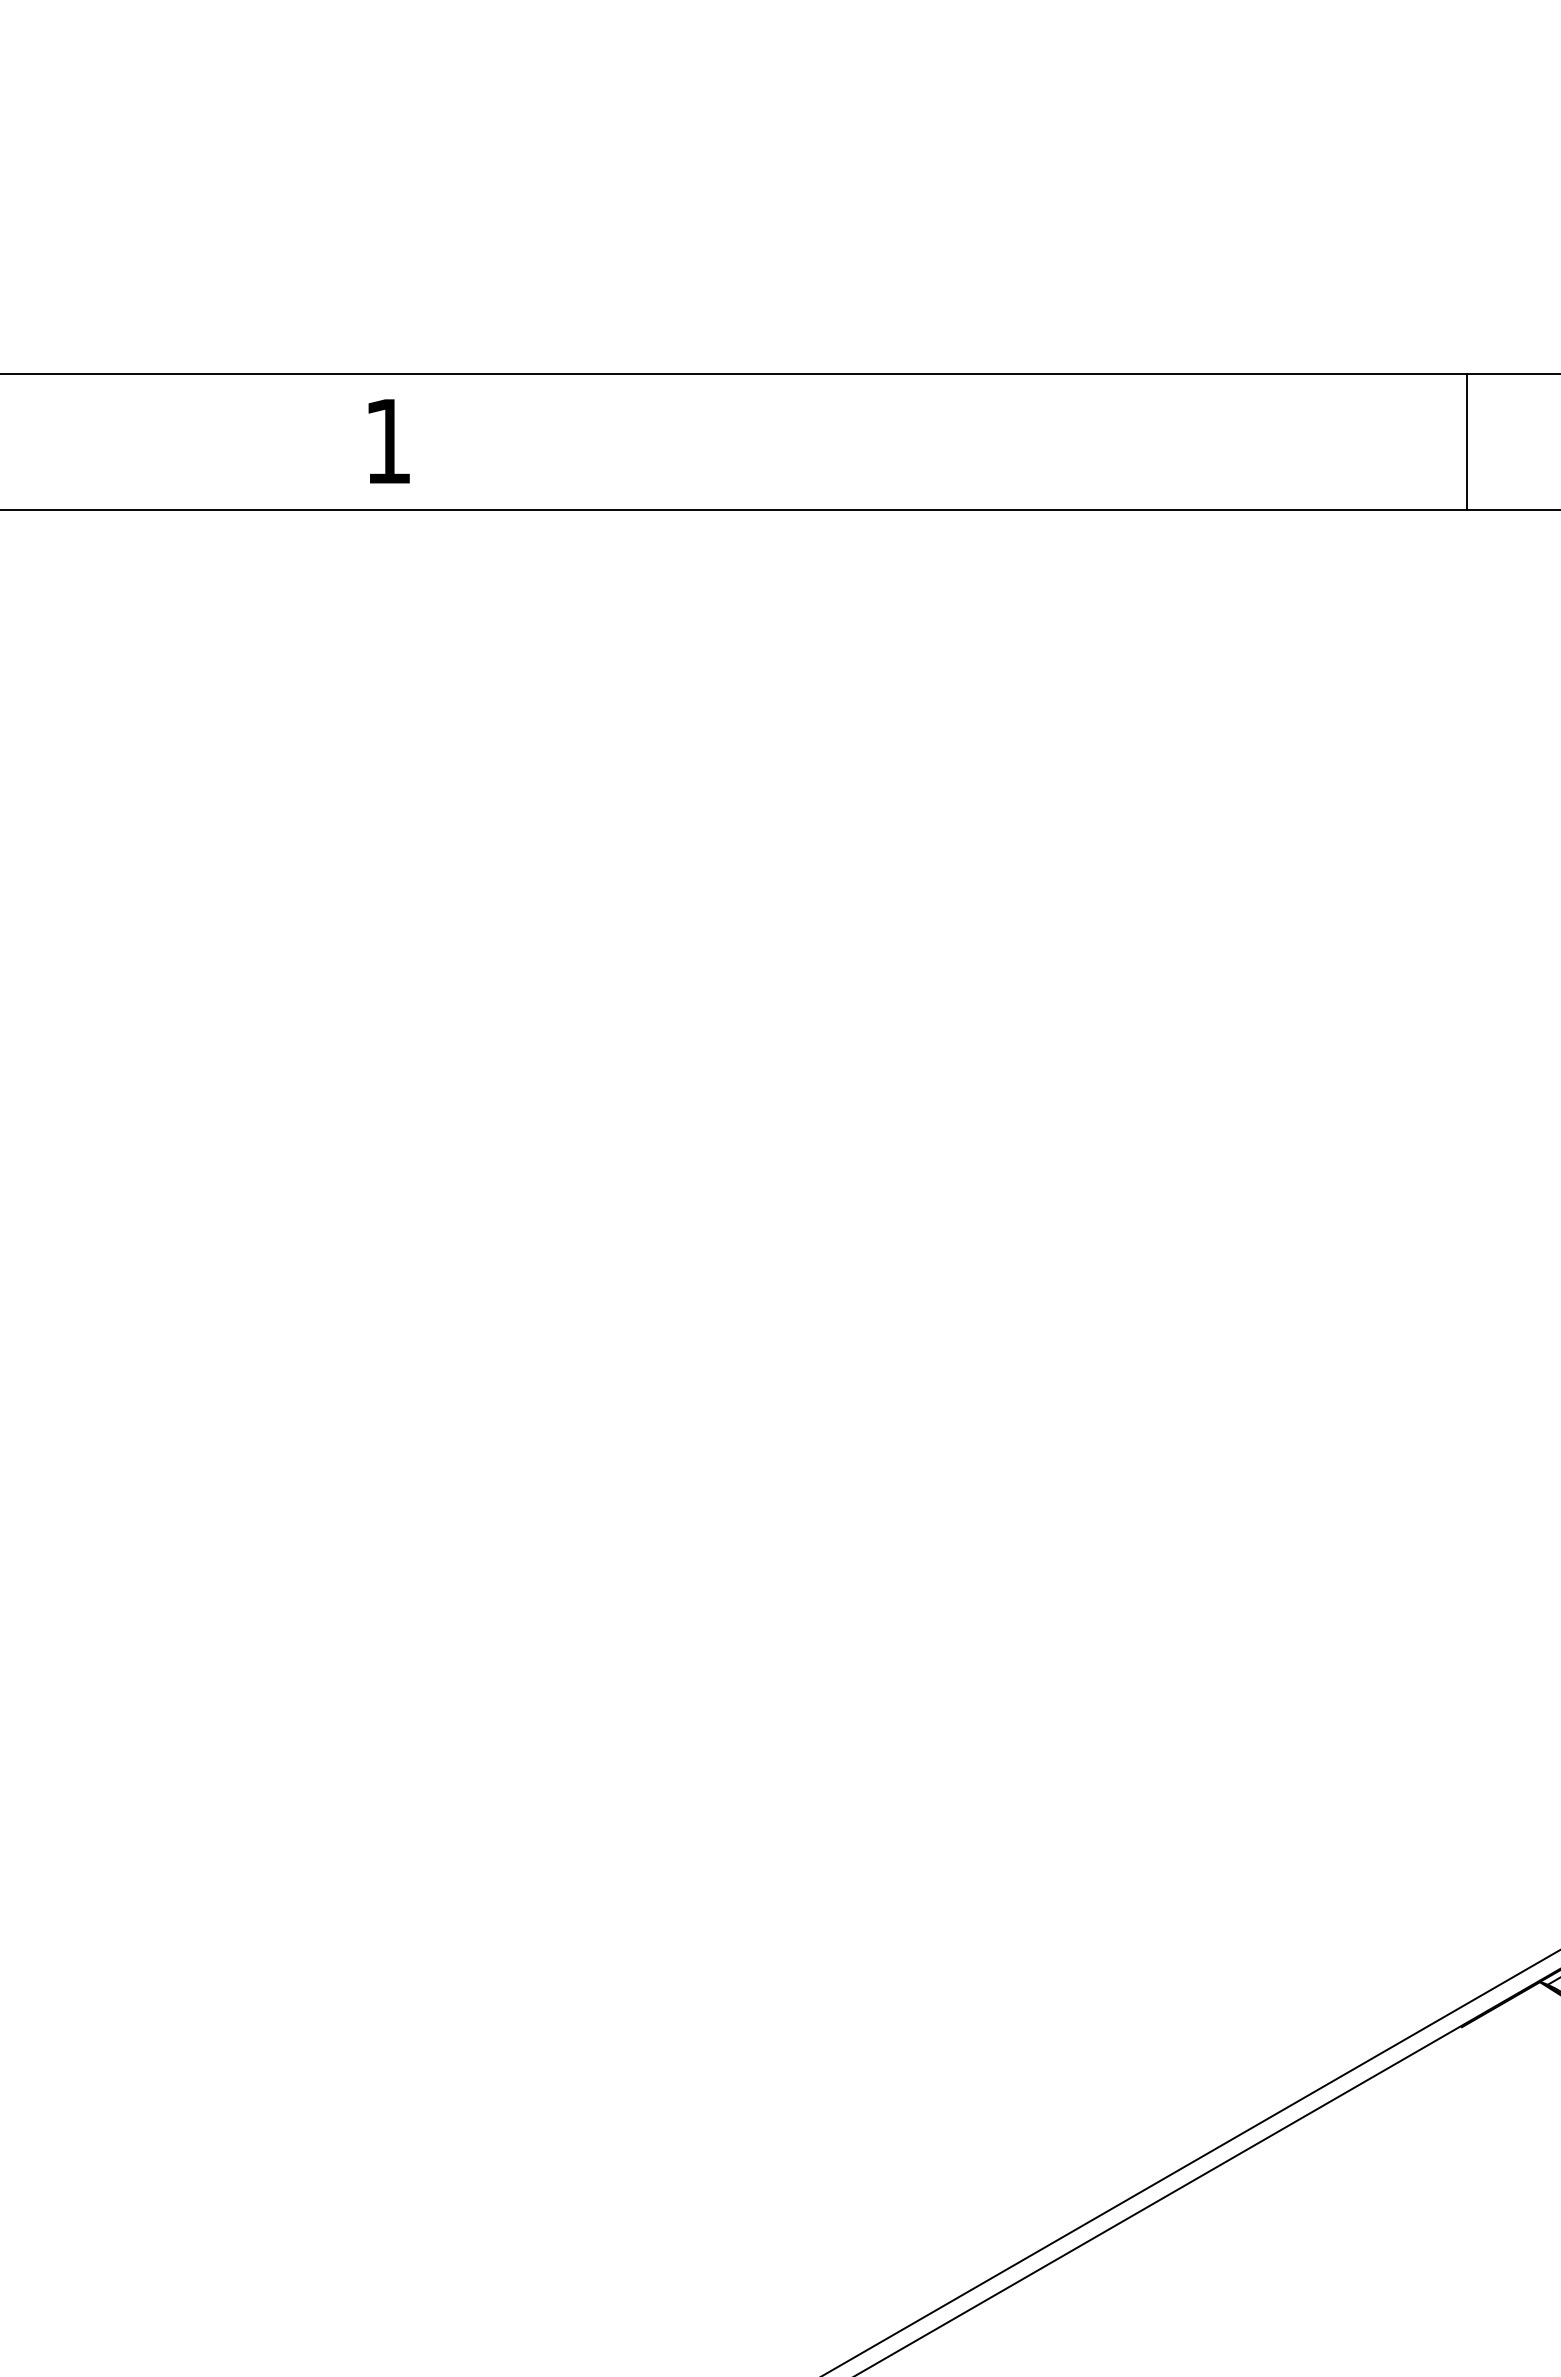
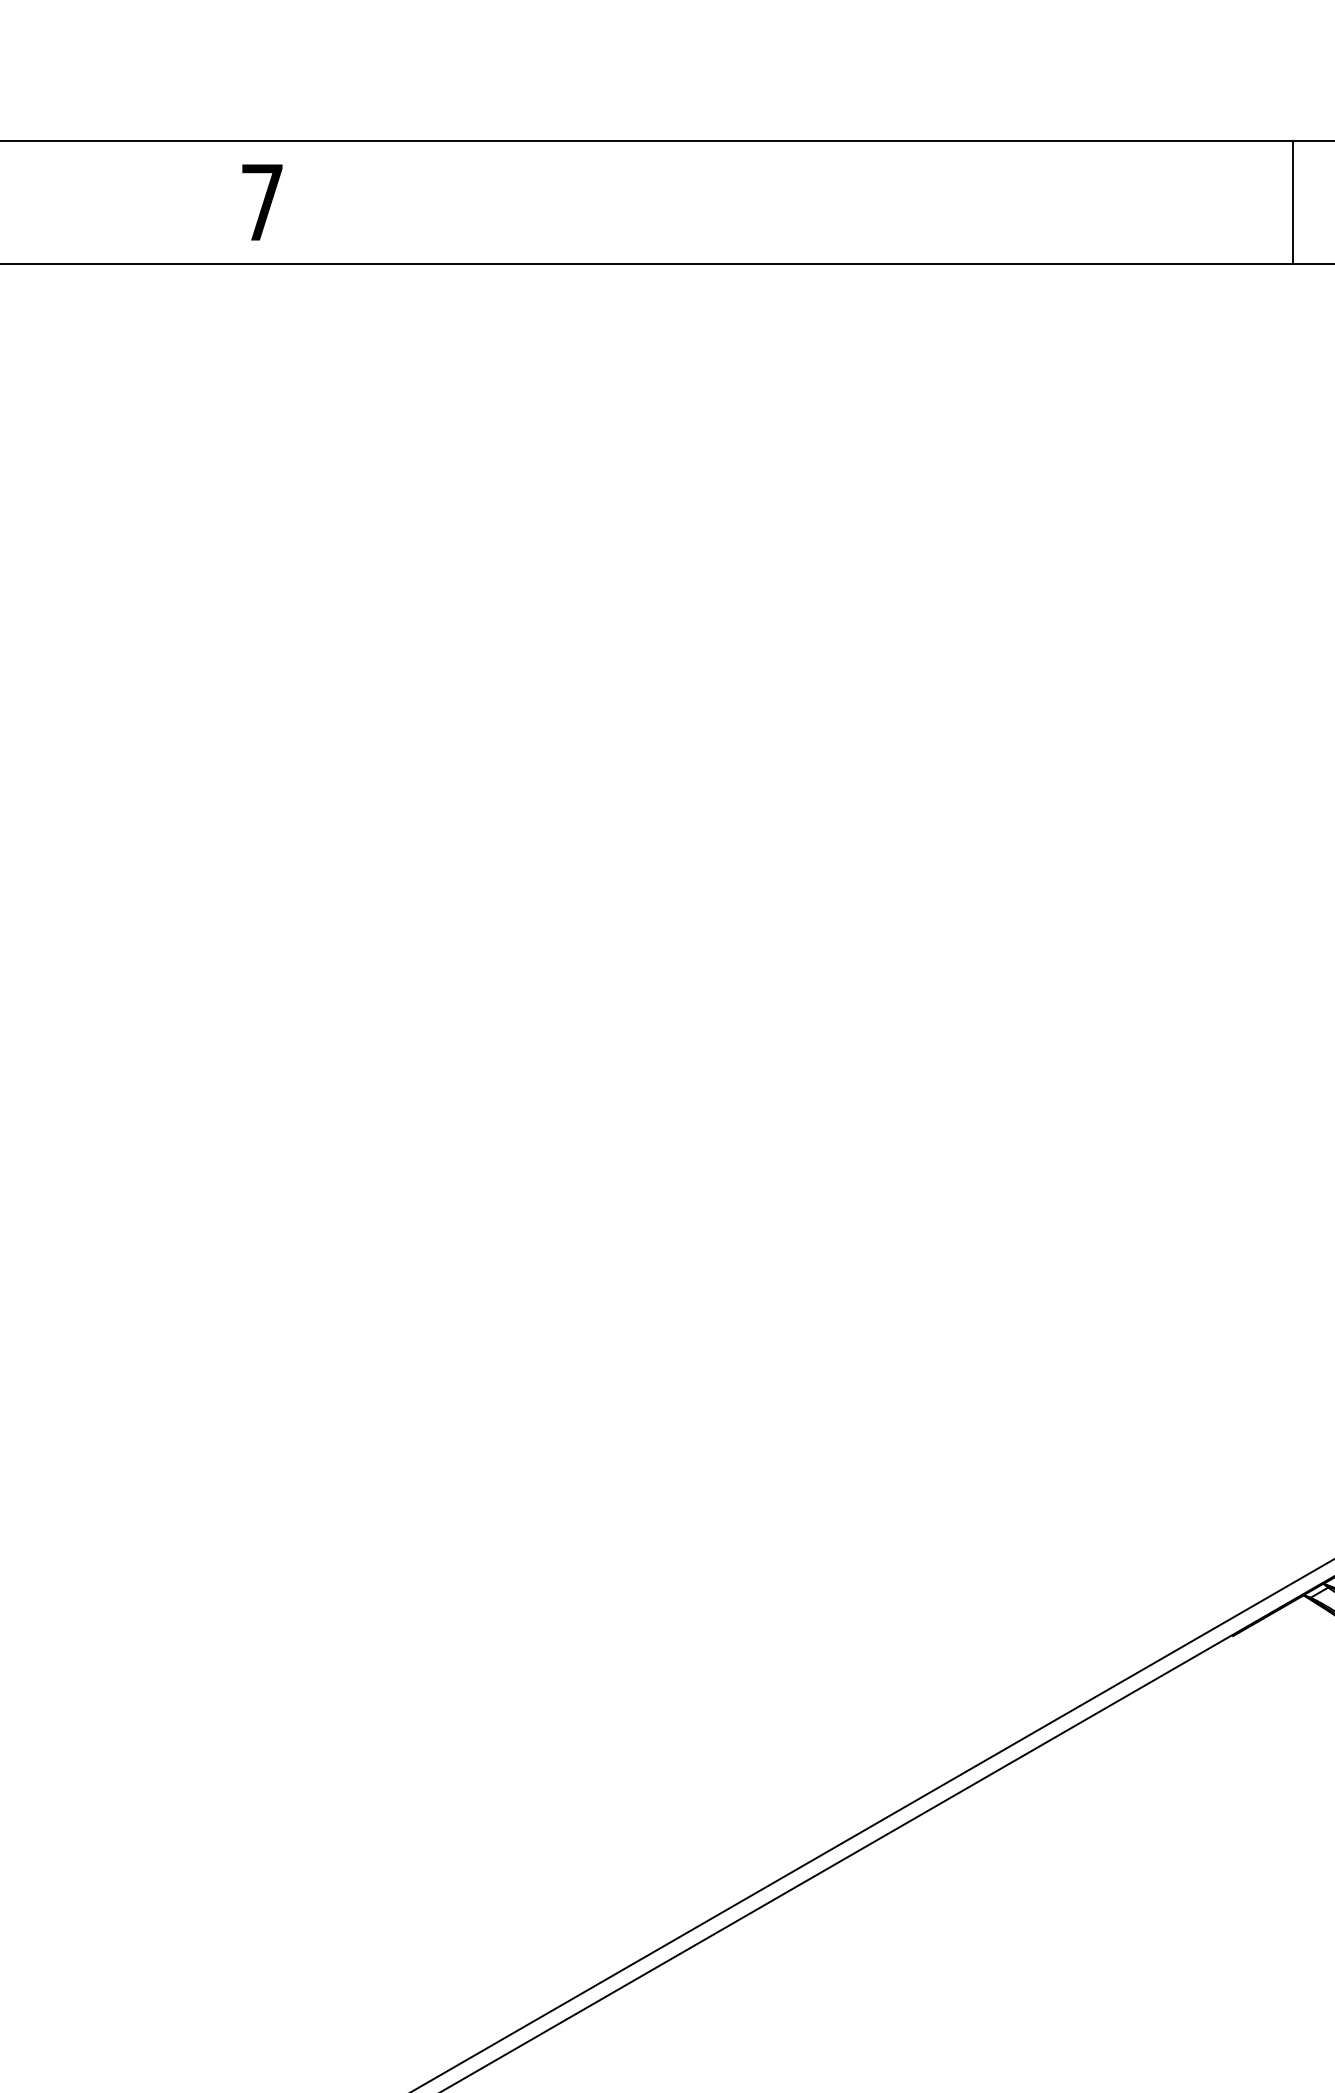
text: (388, 441) -> (262, 202), 1 -> 7
line: (1466, 441) -> (1293, 202), moved

